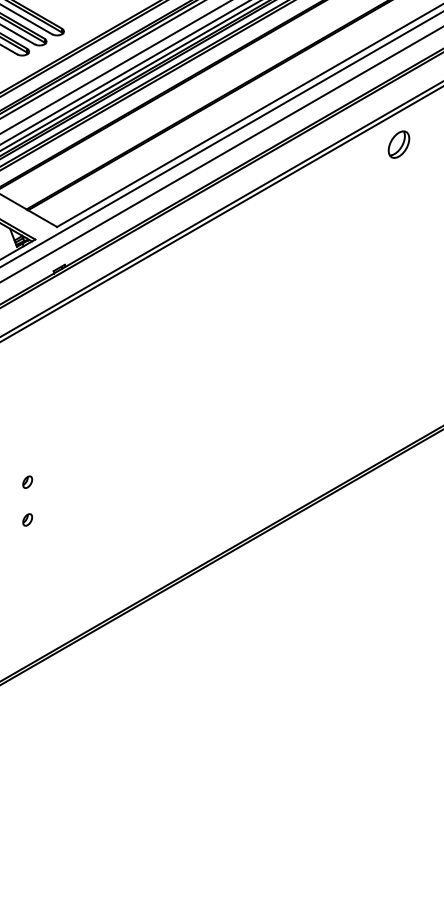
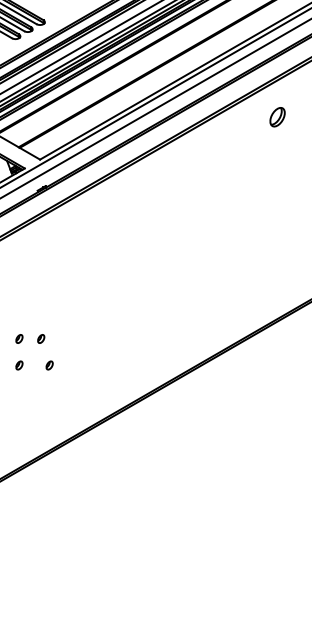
part: (398, 144) -> (277, 117), moved
part: (58, 481) -> (41, 338), added
part: (70, 519) -> (49, 365), added

